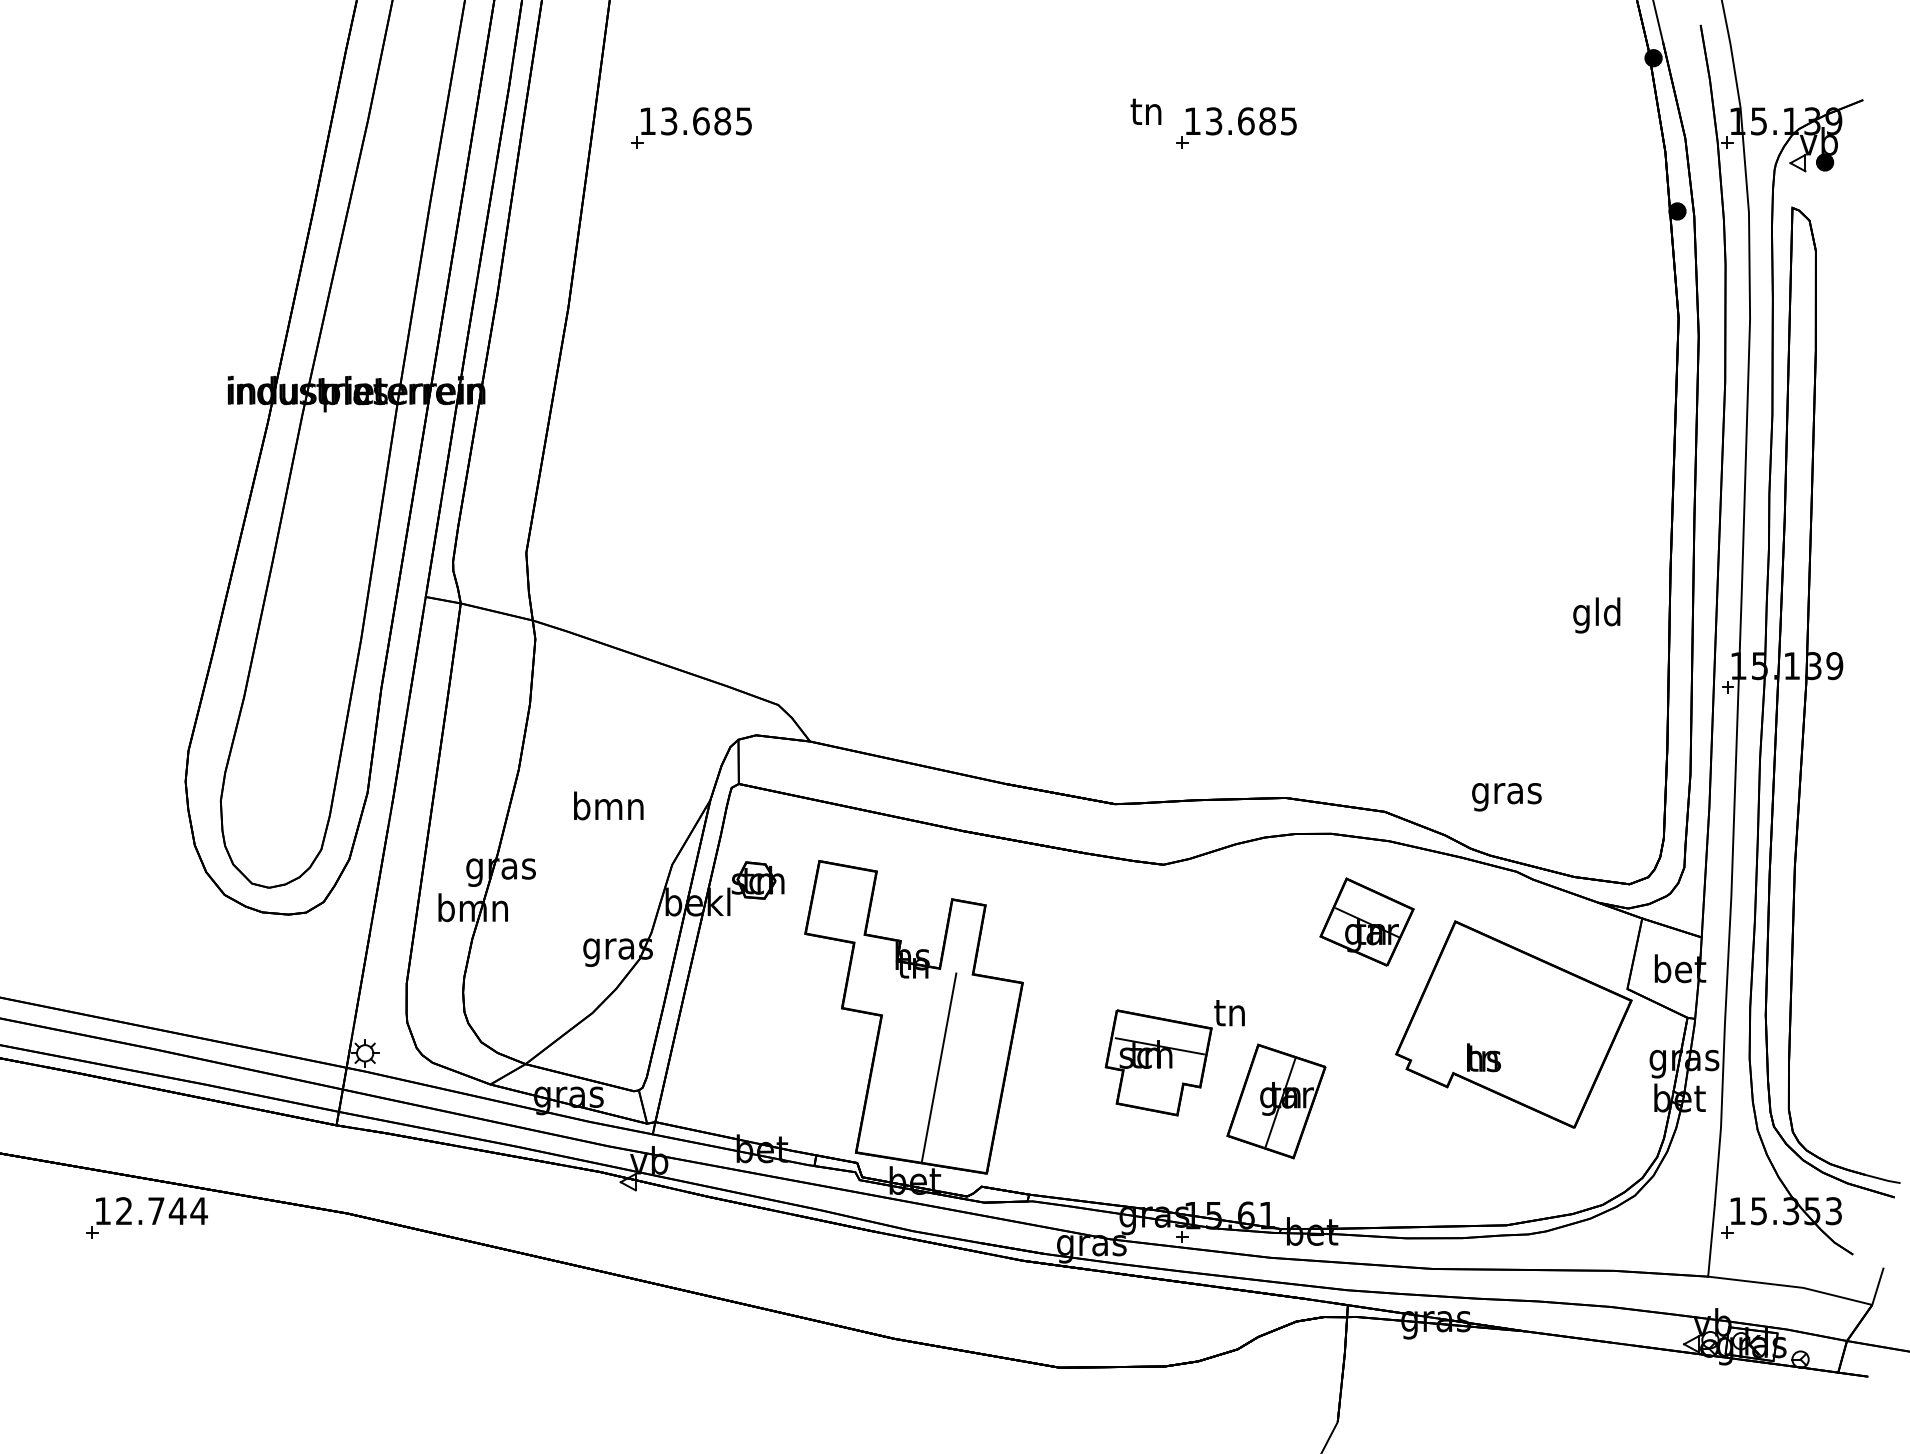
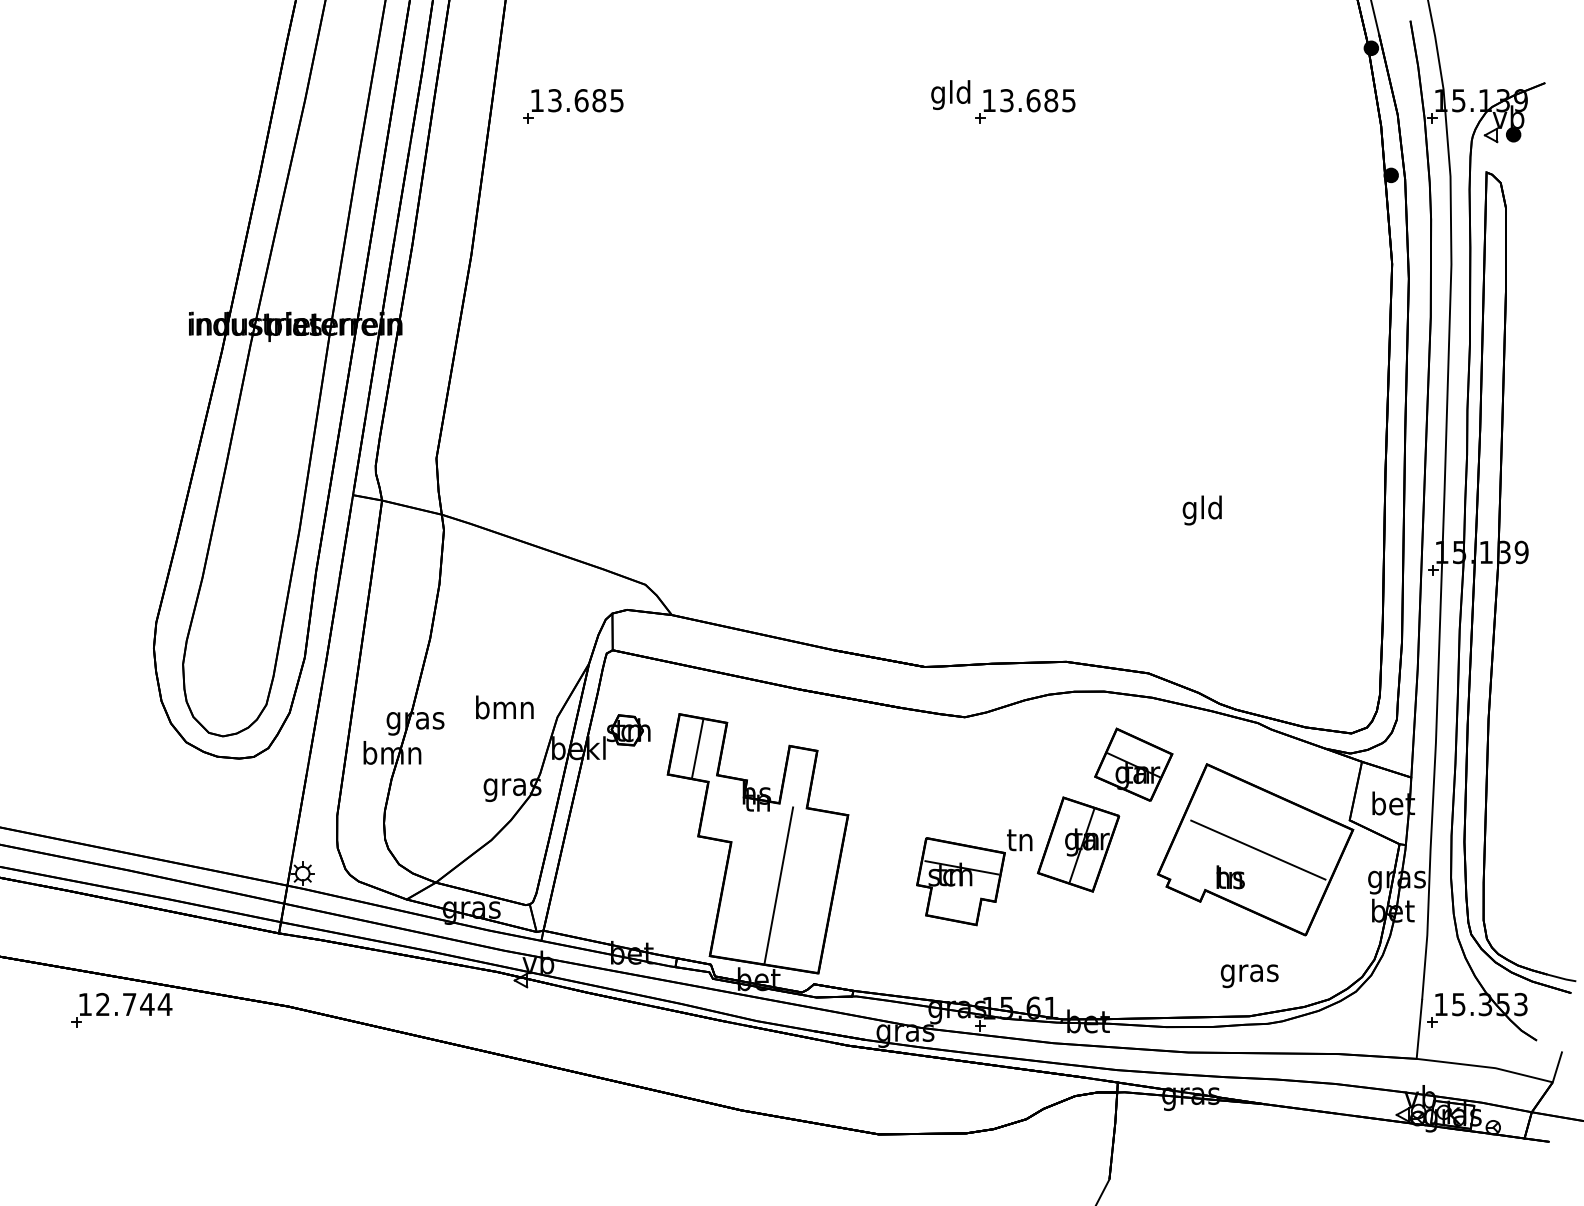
text: (1146, 115) -> (950, 95), tn -> gld
text: (1595, 615) -> (1201, 510), moved
text: (1506, 797) -> (1249, 976), moved
text: (608, 805) -> (504, 707), moved
line: (841, 902) -> (697, 748), added
line: (1517, 1024) -> (1258, 849), added
part: (1276, 1101) -> (1078, 844), moved

